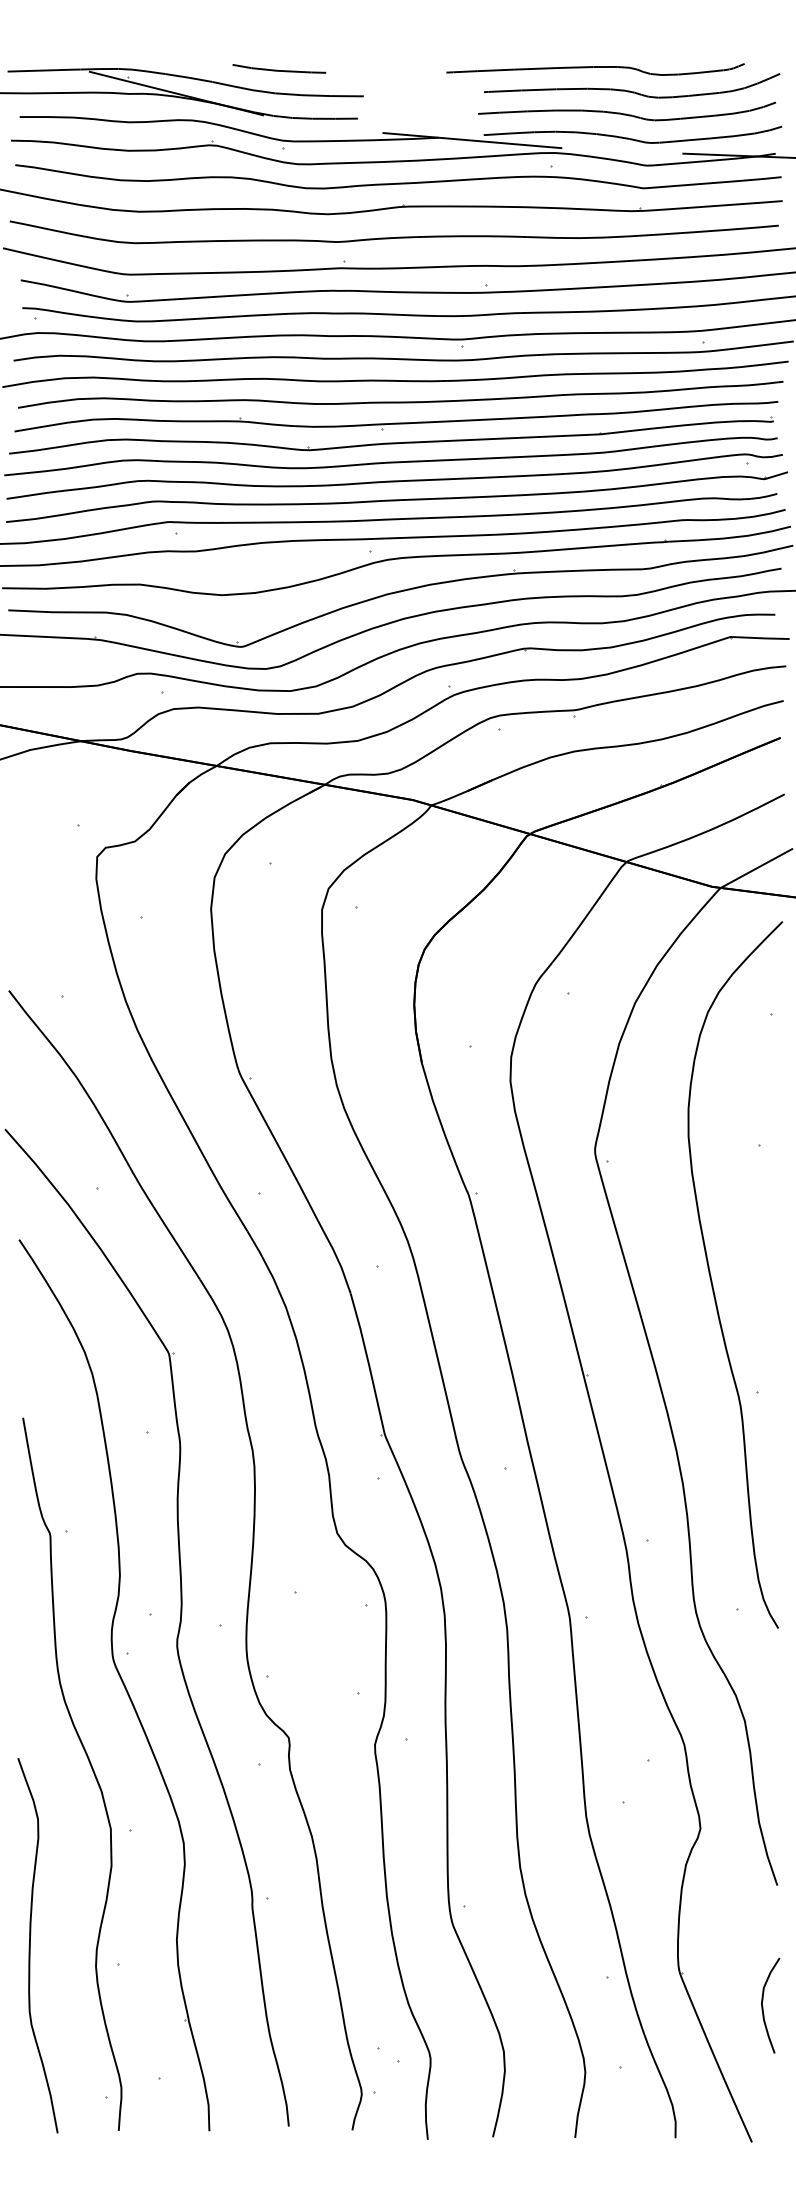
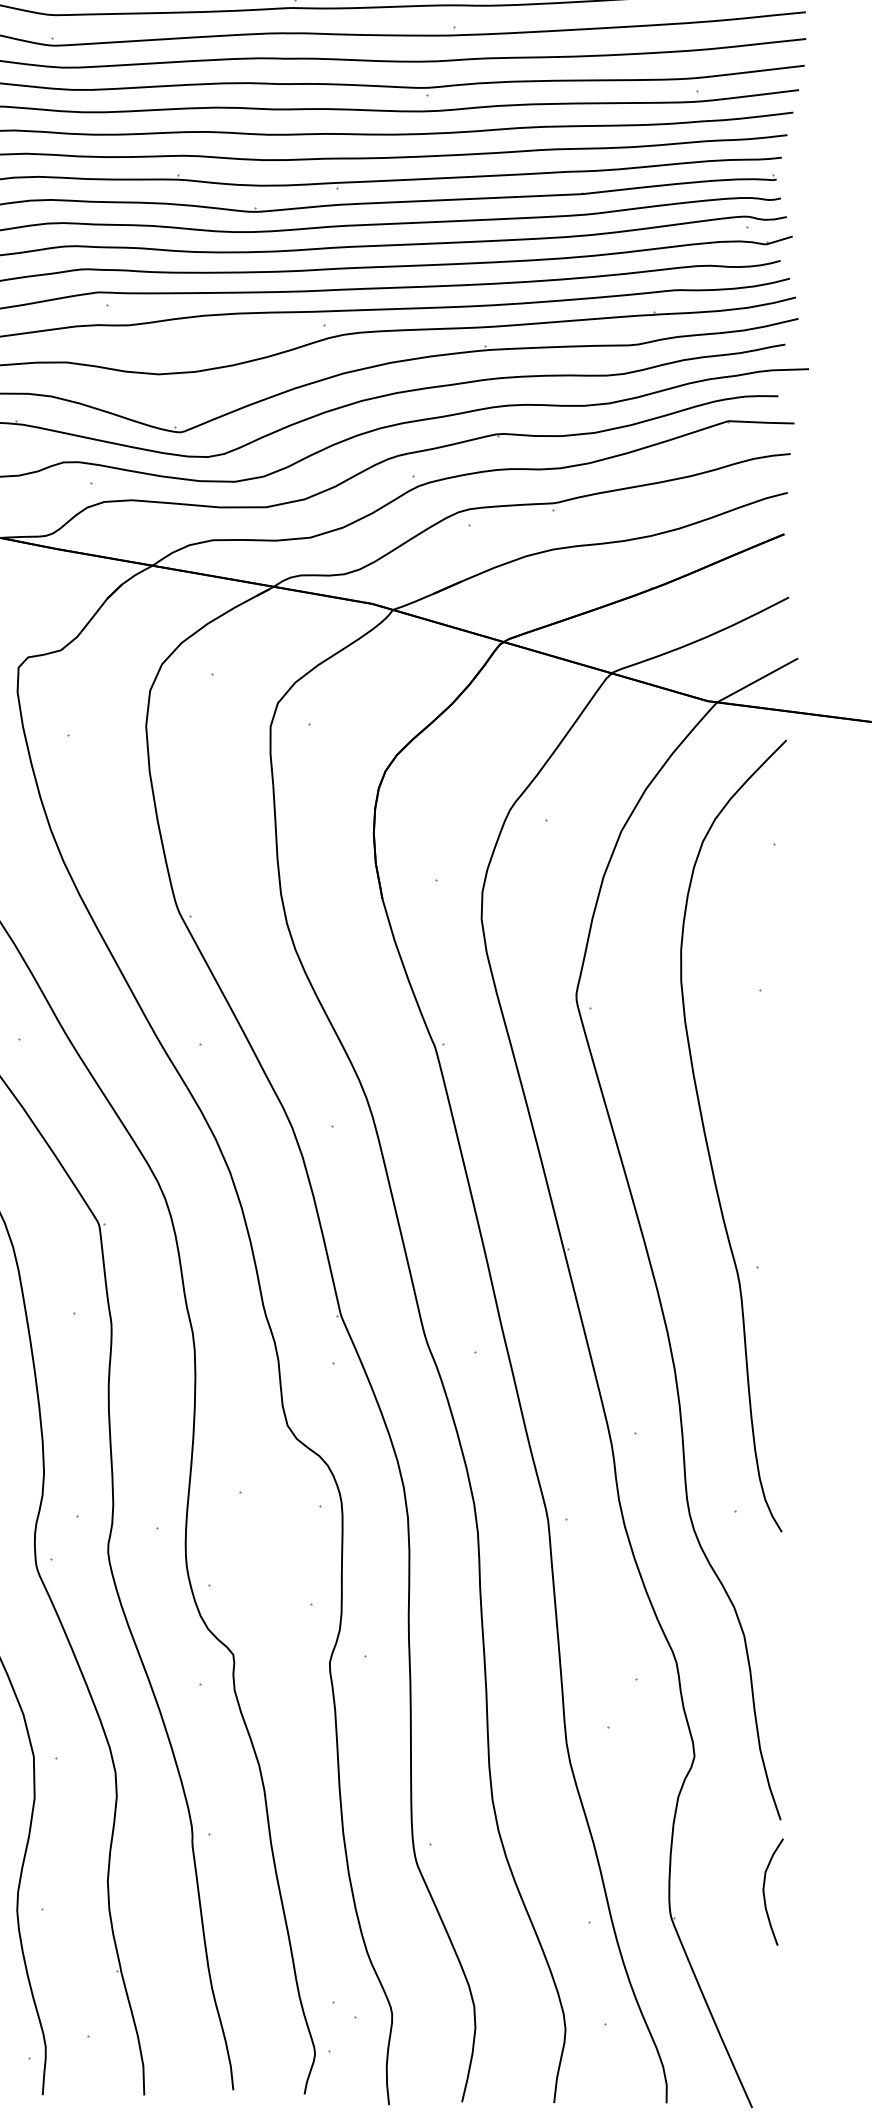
curve: (763, 2006) -> (765, 1892), moved

